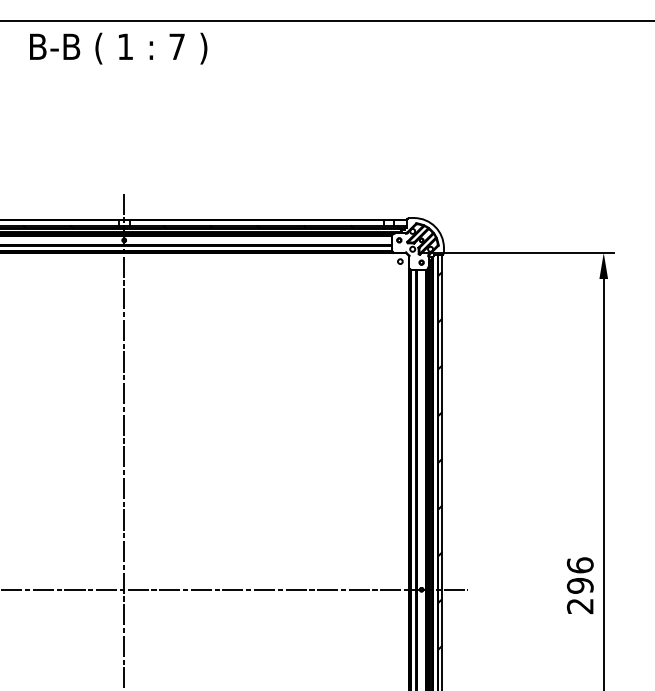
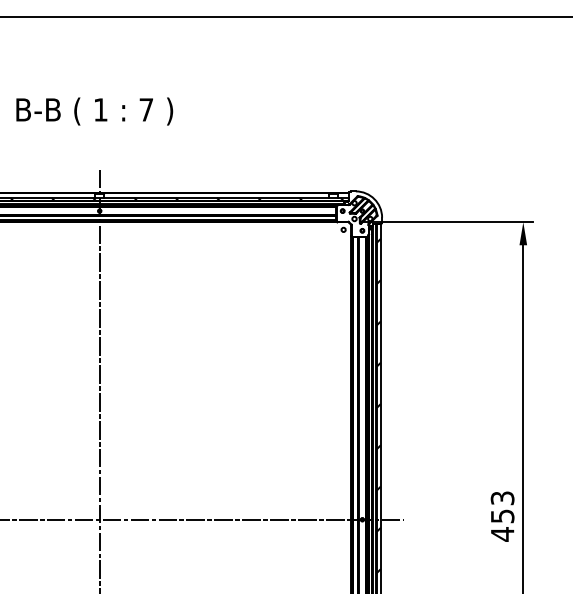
text: (118, 48) -> (94, 111), moved
text: (579, 585) -> (501, 516), 296 -> 453

